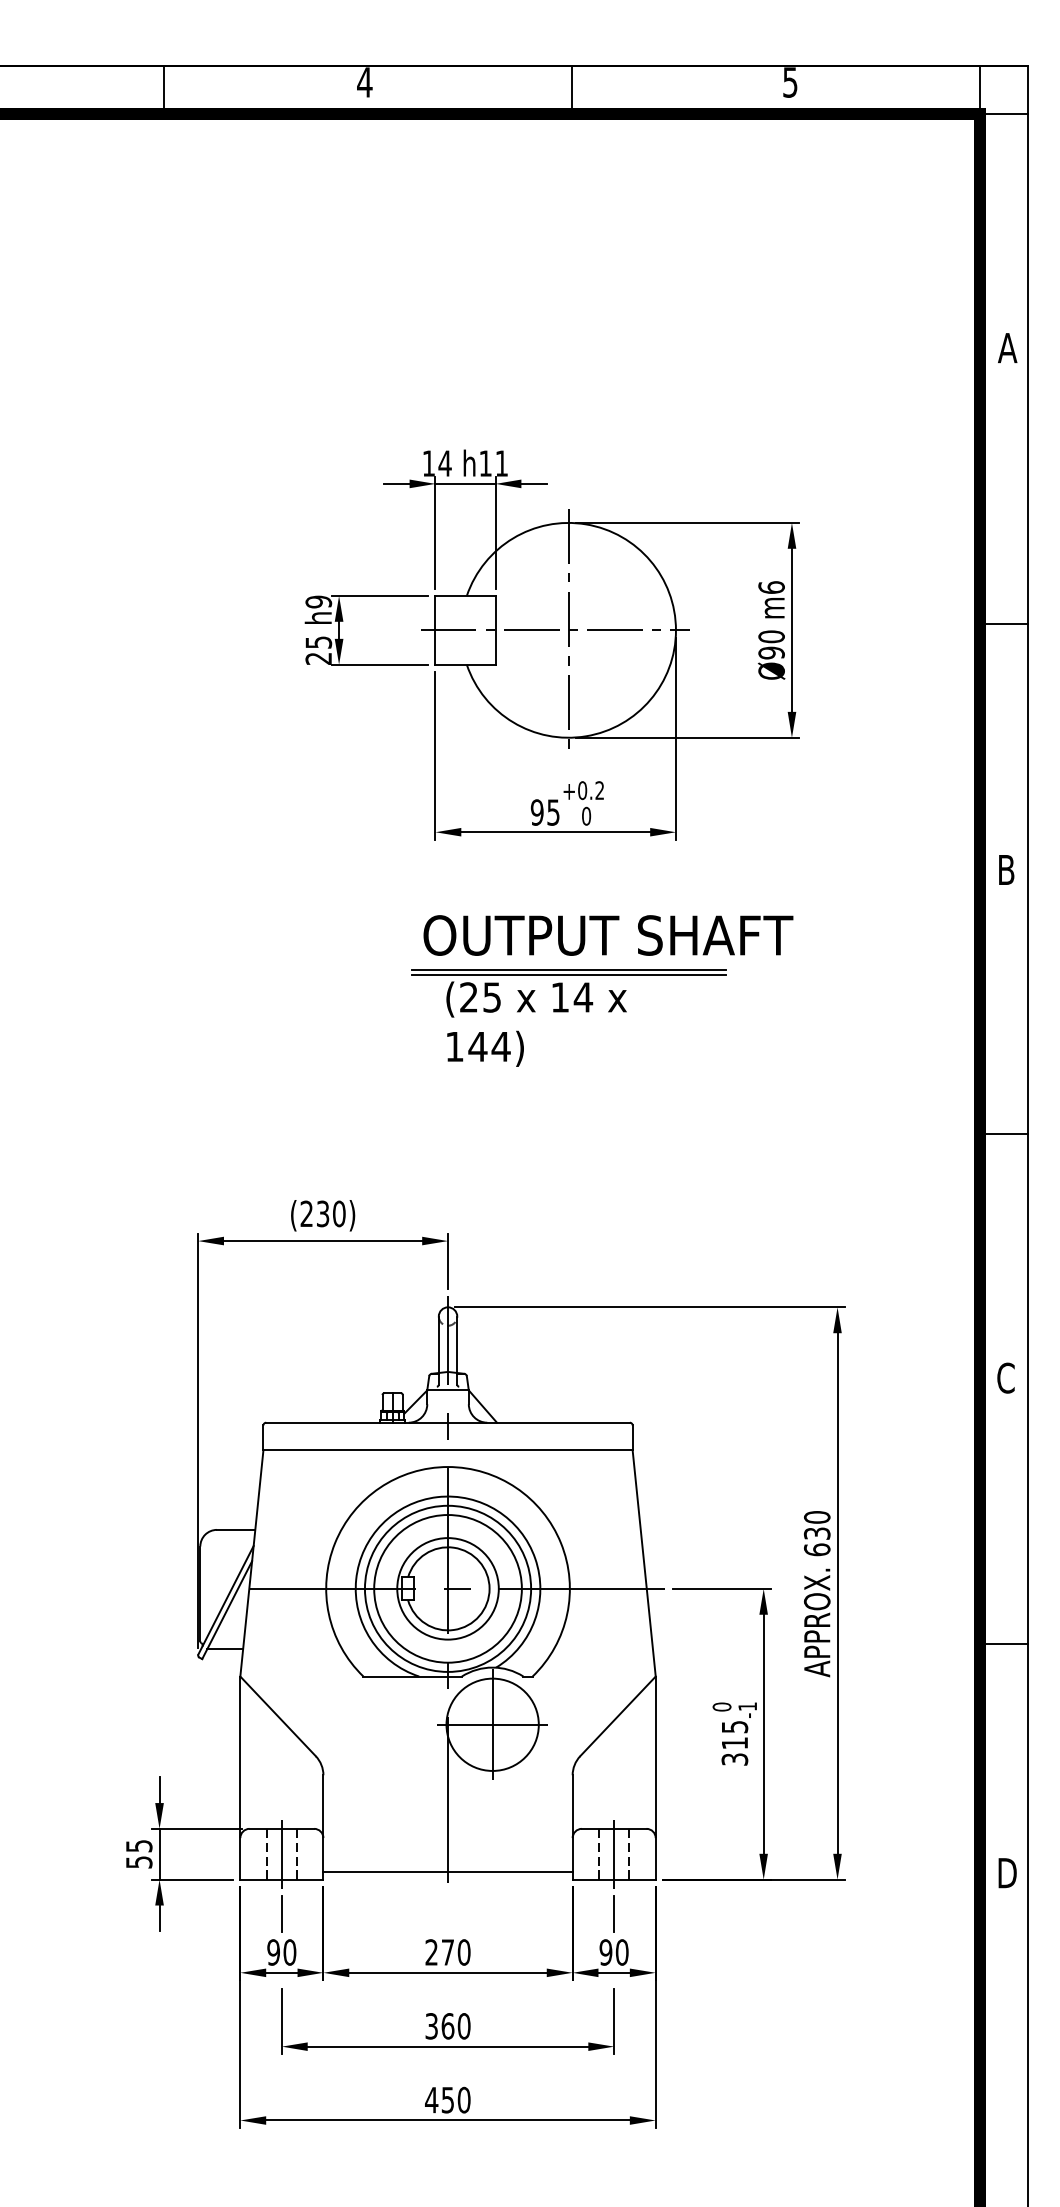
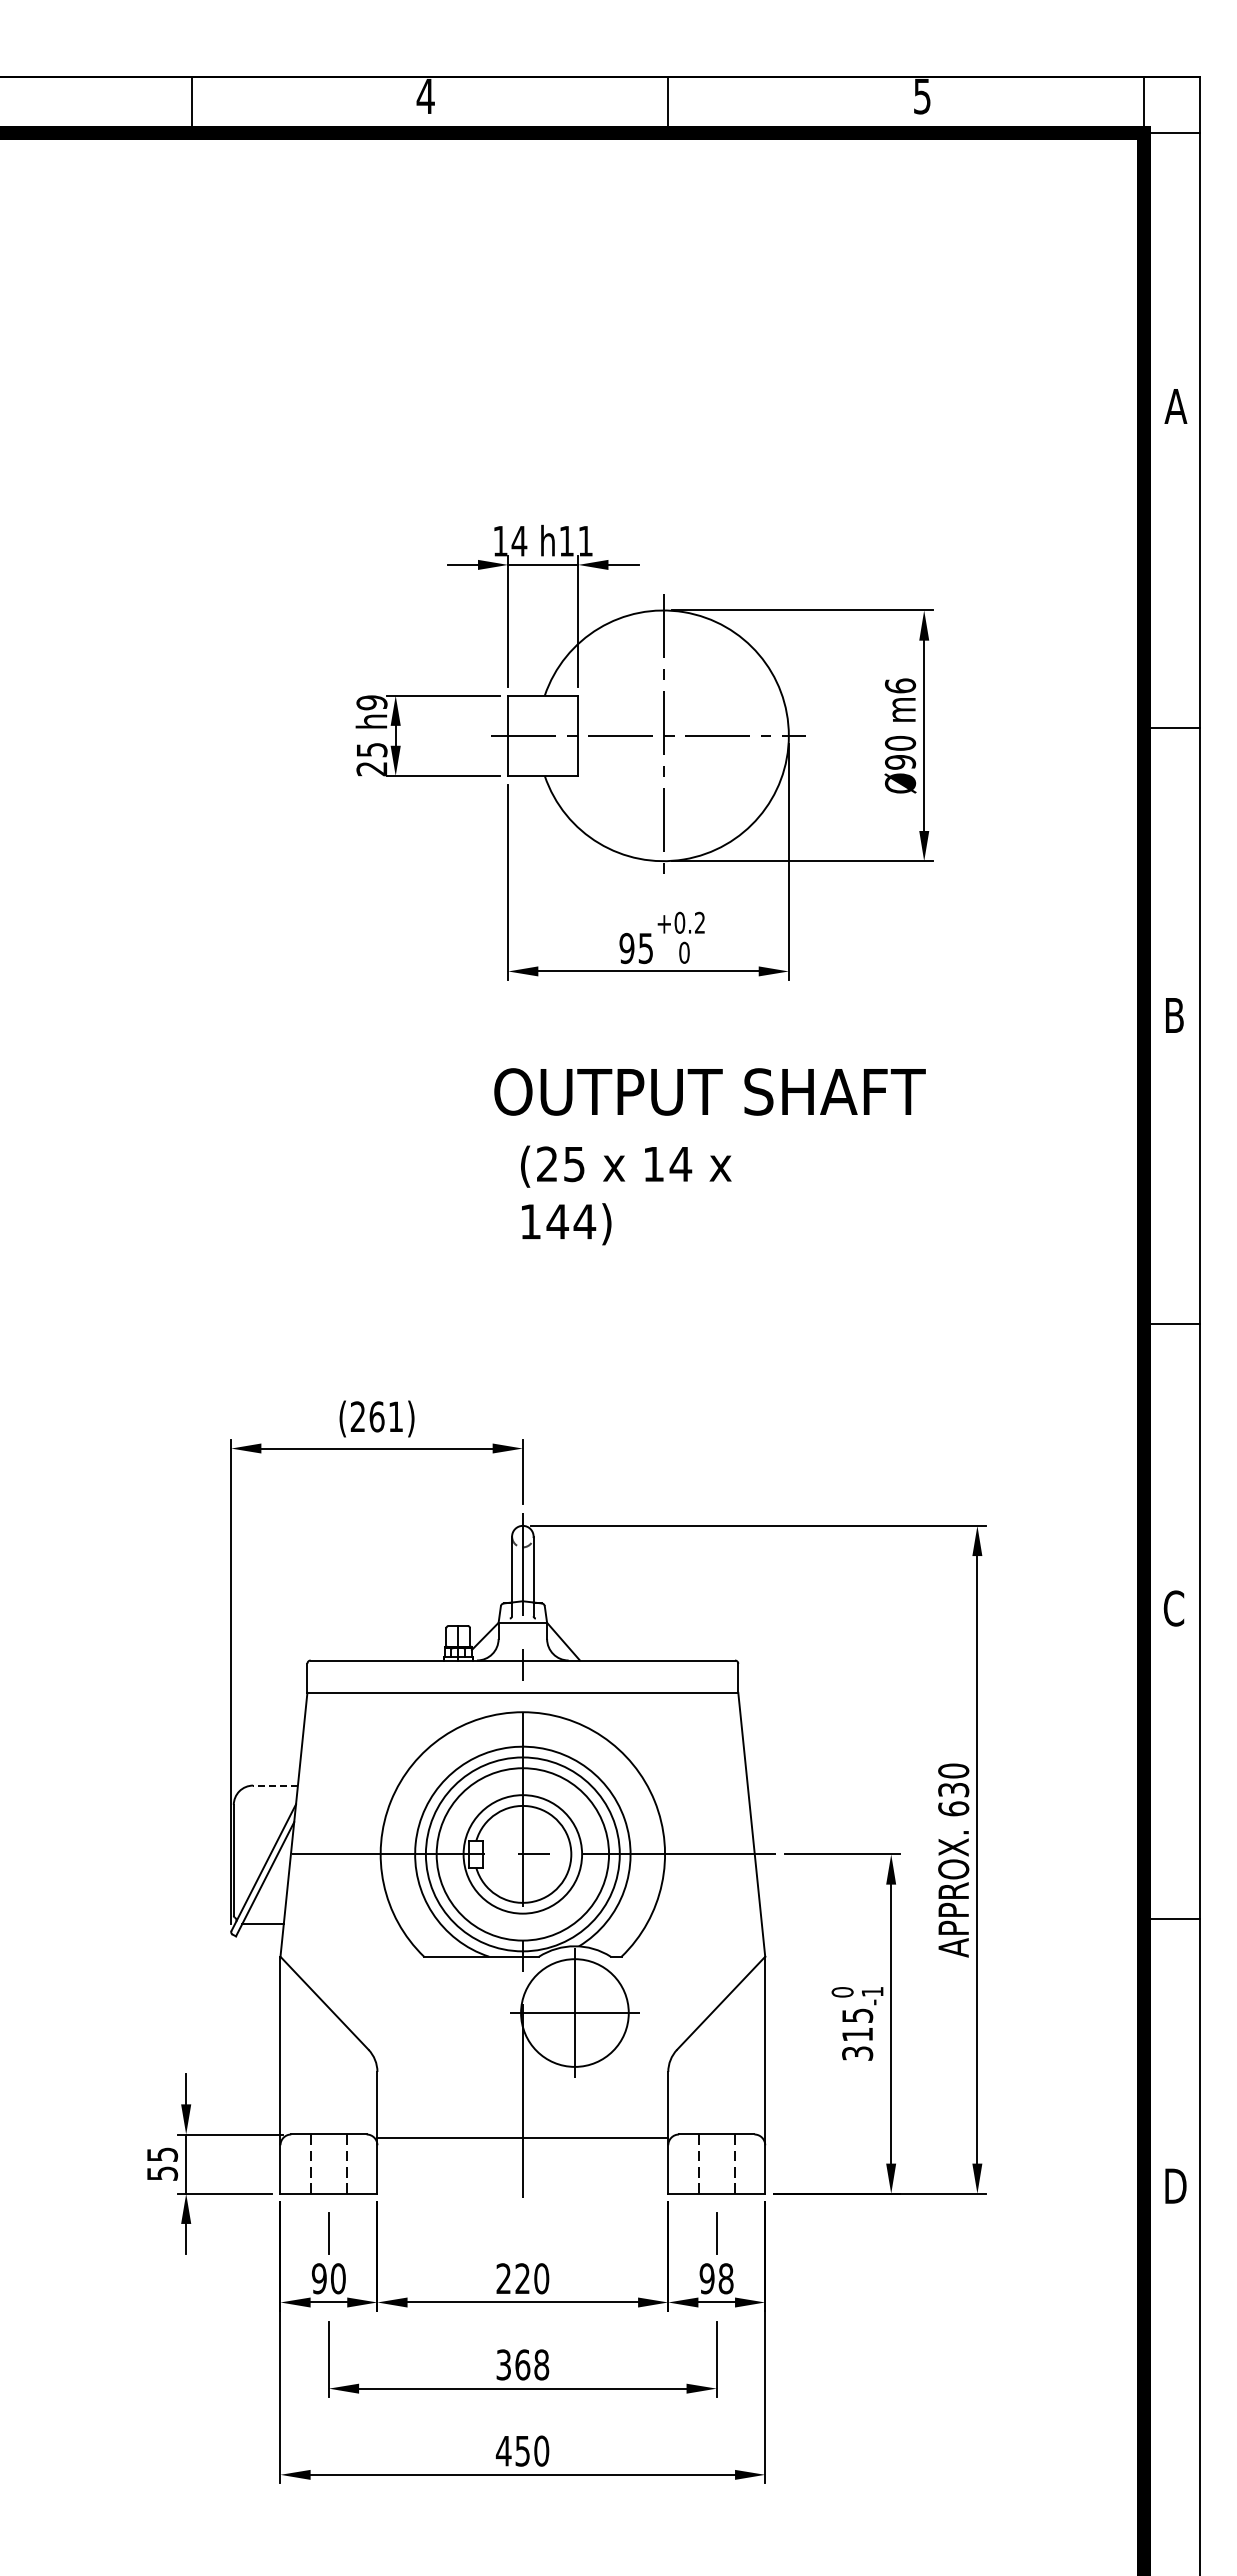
line: (568, 970) -> (663, 1132), removed
line: (568, 975) -> (663, 1138), removed
text: (331, 1213) -> (386, 1416), (230) -> (261)
line: (236, 1529) -> (275, 1785), solid -> dashed
line: (281, 1853) -> (328, 2163), removed
line: (613, 1853) -> (716, 2163), removed
line: (447, 1872) -> (522, 2138), moved
text: (447, 1952) -> (522, 2278), 270 -> 220
text: (621, 1953) -> (725, 2279), 90 -> 98
text: (464, 2025) -> (541, 2364), 360 -> 368

